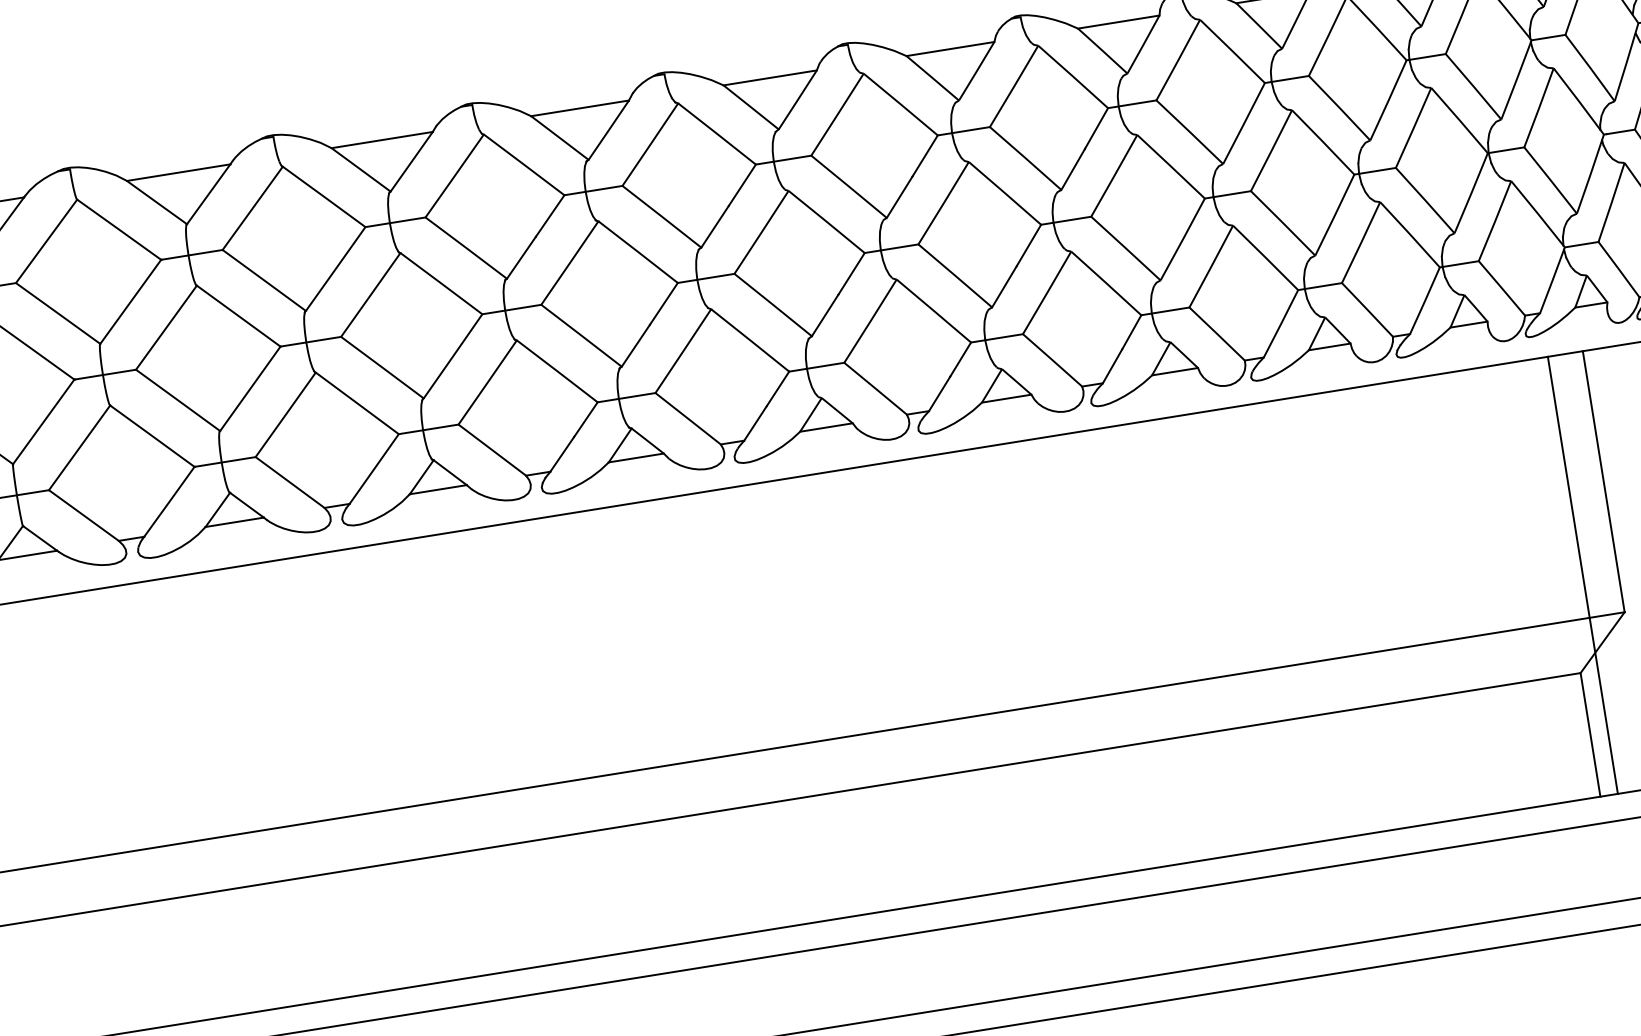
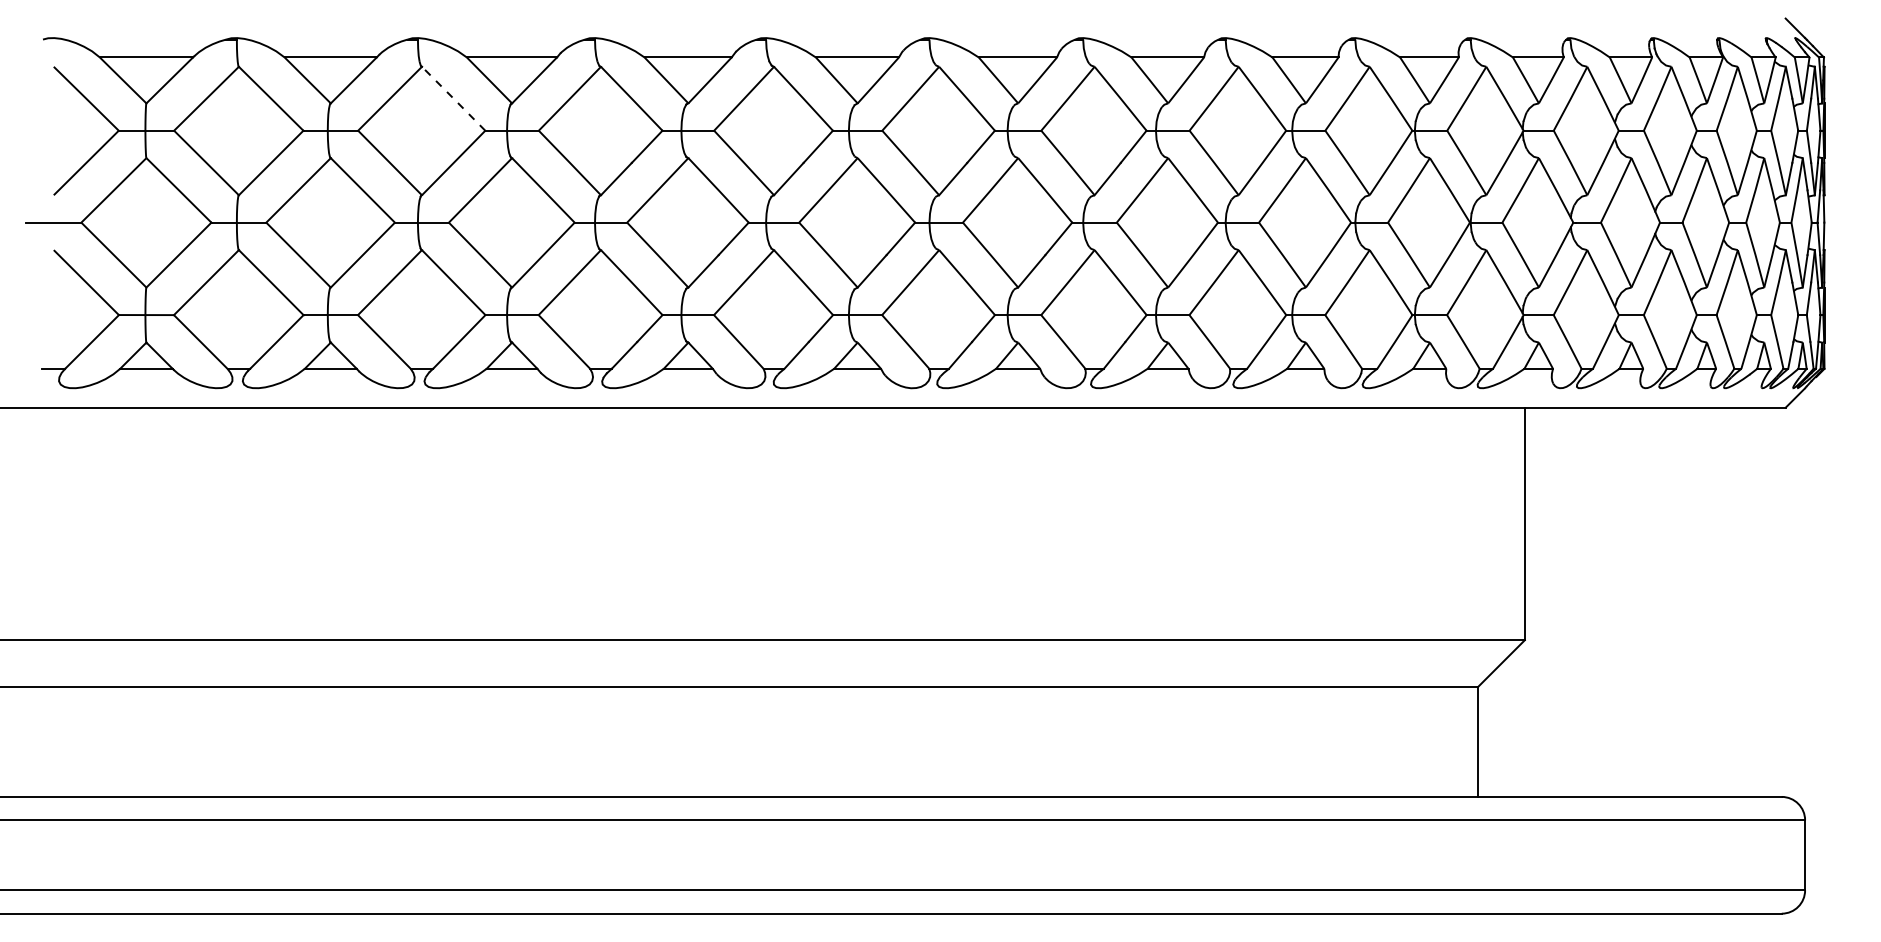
line: (323, 196) -> (453, 98), solid -> dashed
line: (1582, 574) -> (1493, 601), removed

